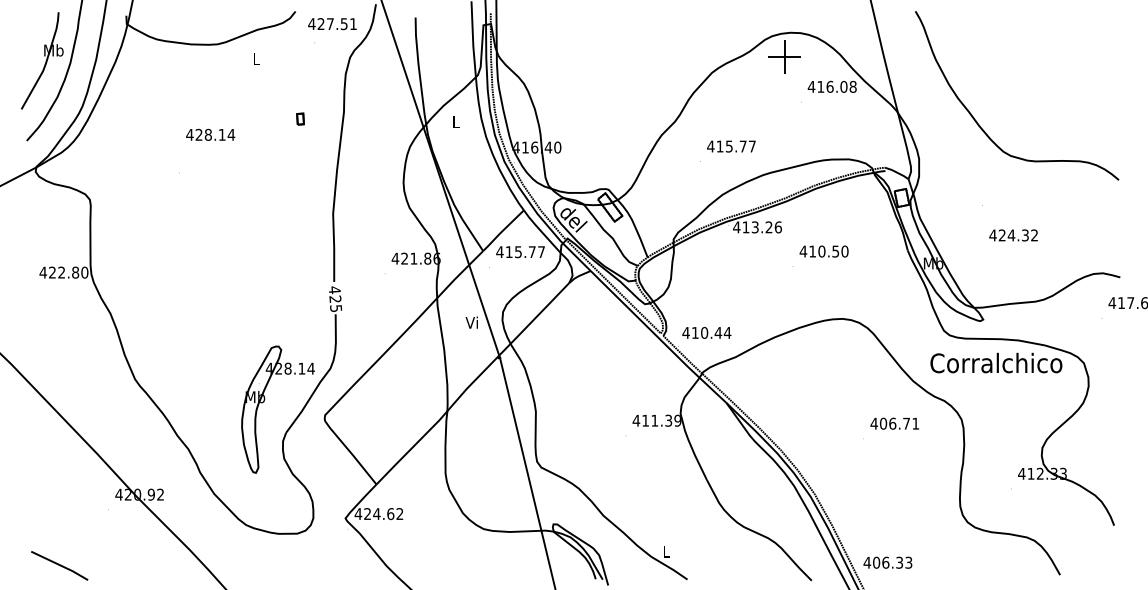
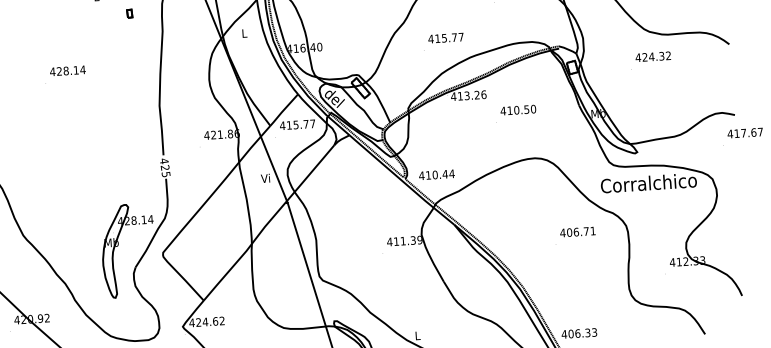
part: (300, 118) -> (129, 13), moved
text: (210, 134) -> (67, 70), moved
text: (1013, 235) -> (653, 56), moved

